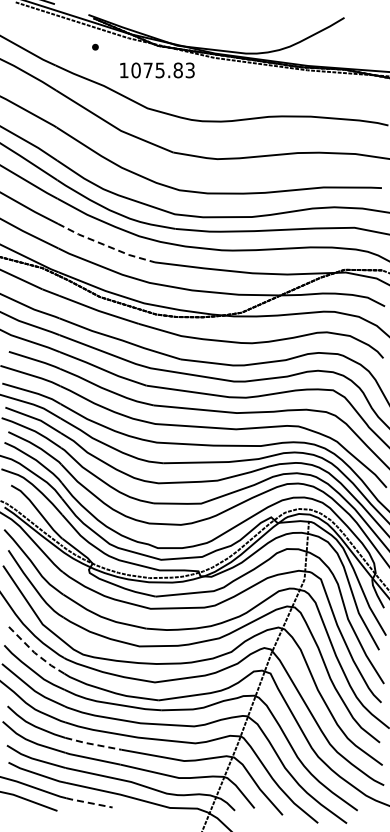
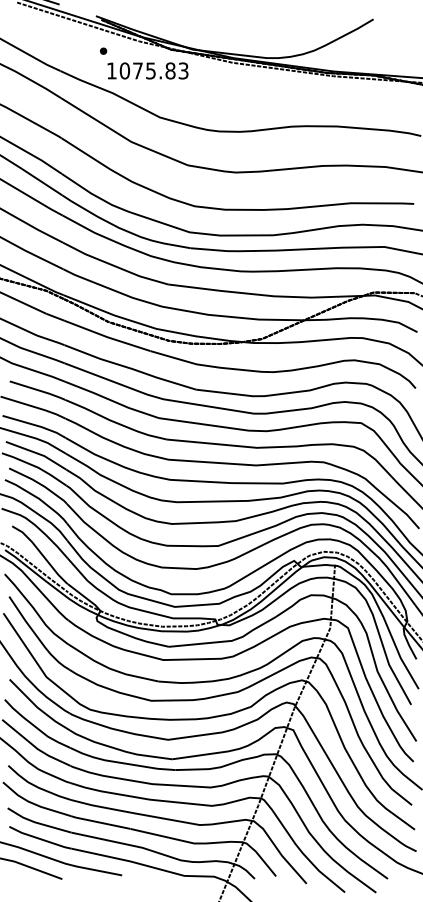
text: (157, 70) -> (148, 71), moved
line: (106, 245) -> (115, 266), dashed -> solid
line: (34, 652) -> (37, 707), dashed -> solid
line: (92, 744) -> (100, 807), dashed -> solid
line: (89, 802) -> (97, 870), dashed -> solid

